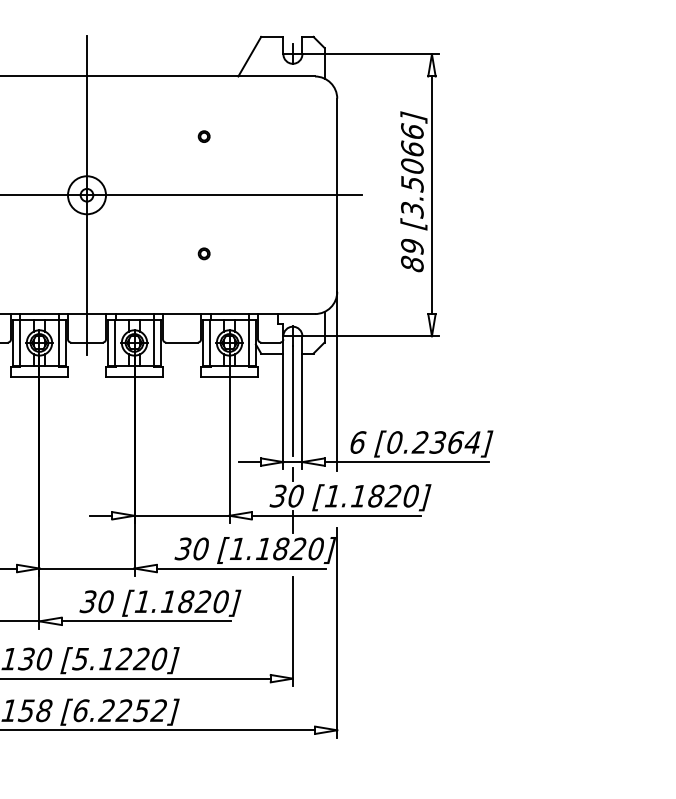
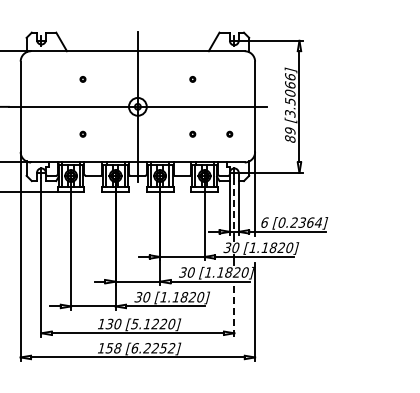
part: (282, 252) -> (229, 133), added
line: (293, 401) -> (234, 203), solid -> dashed
line: (293, 632) -> (234, 311), solid -> dashed

